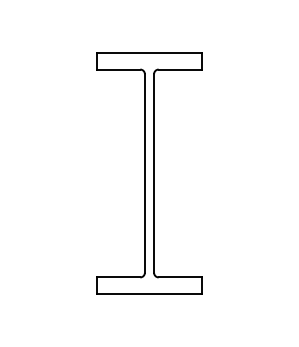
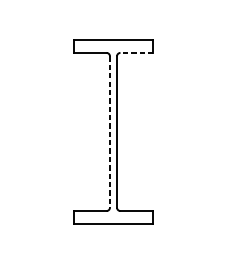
line: (180, 69) -> (137, 52), solid -> dashed
line: (144, 173) -> (109, 132), solid -> dashed

